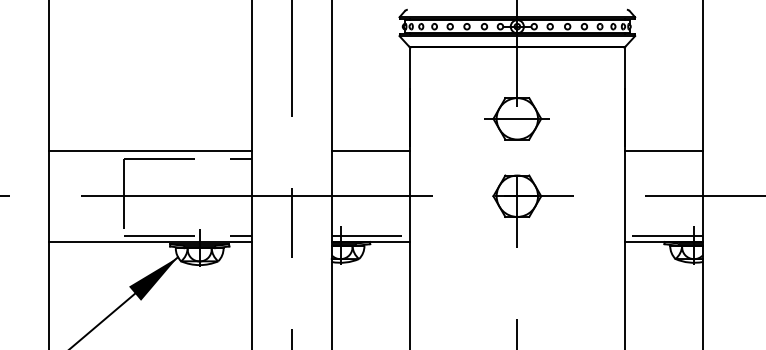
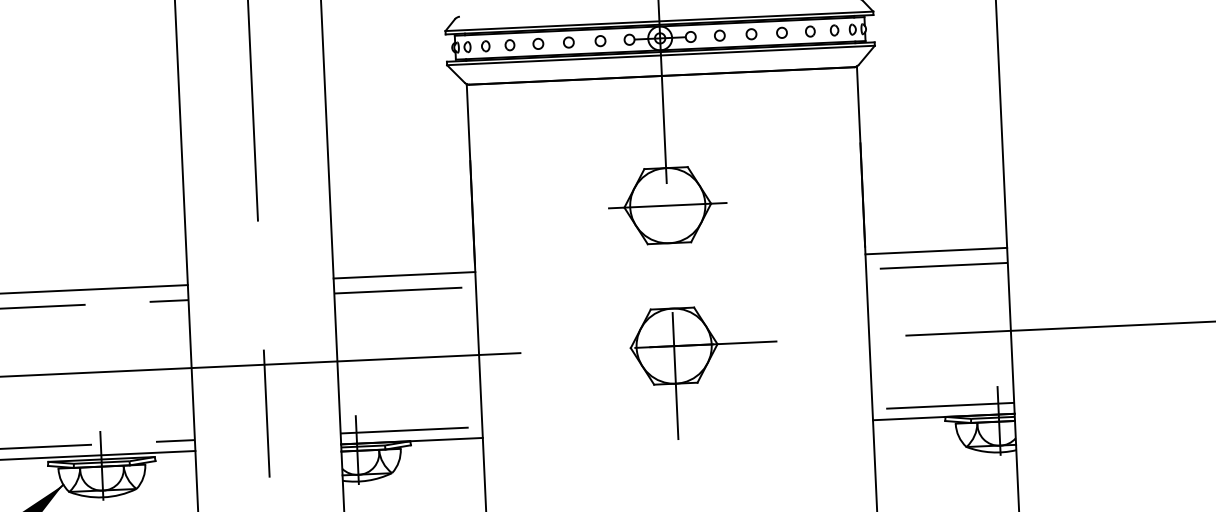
line: (370, 158) -> (404, 289), added
line: (663, 158) -> (936, 265), added

